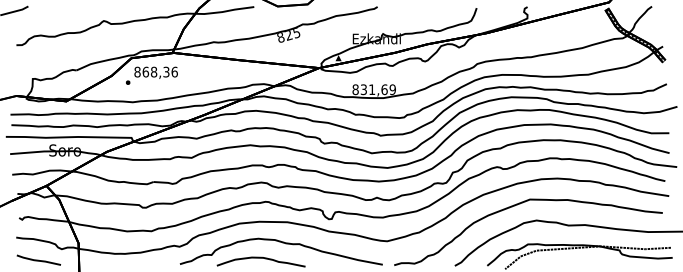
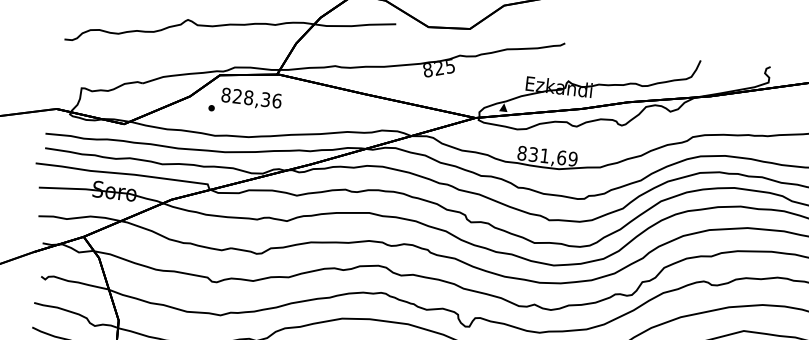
text: (145, 71) -> (237, 95), 868,36 -> 828,36

